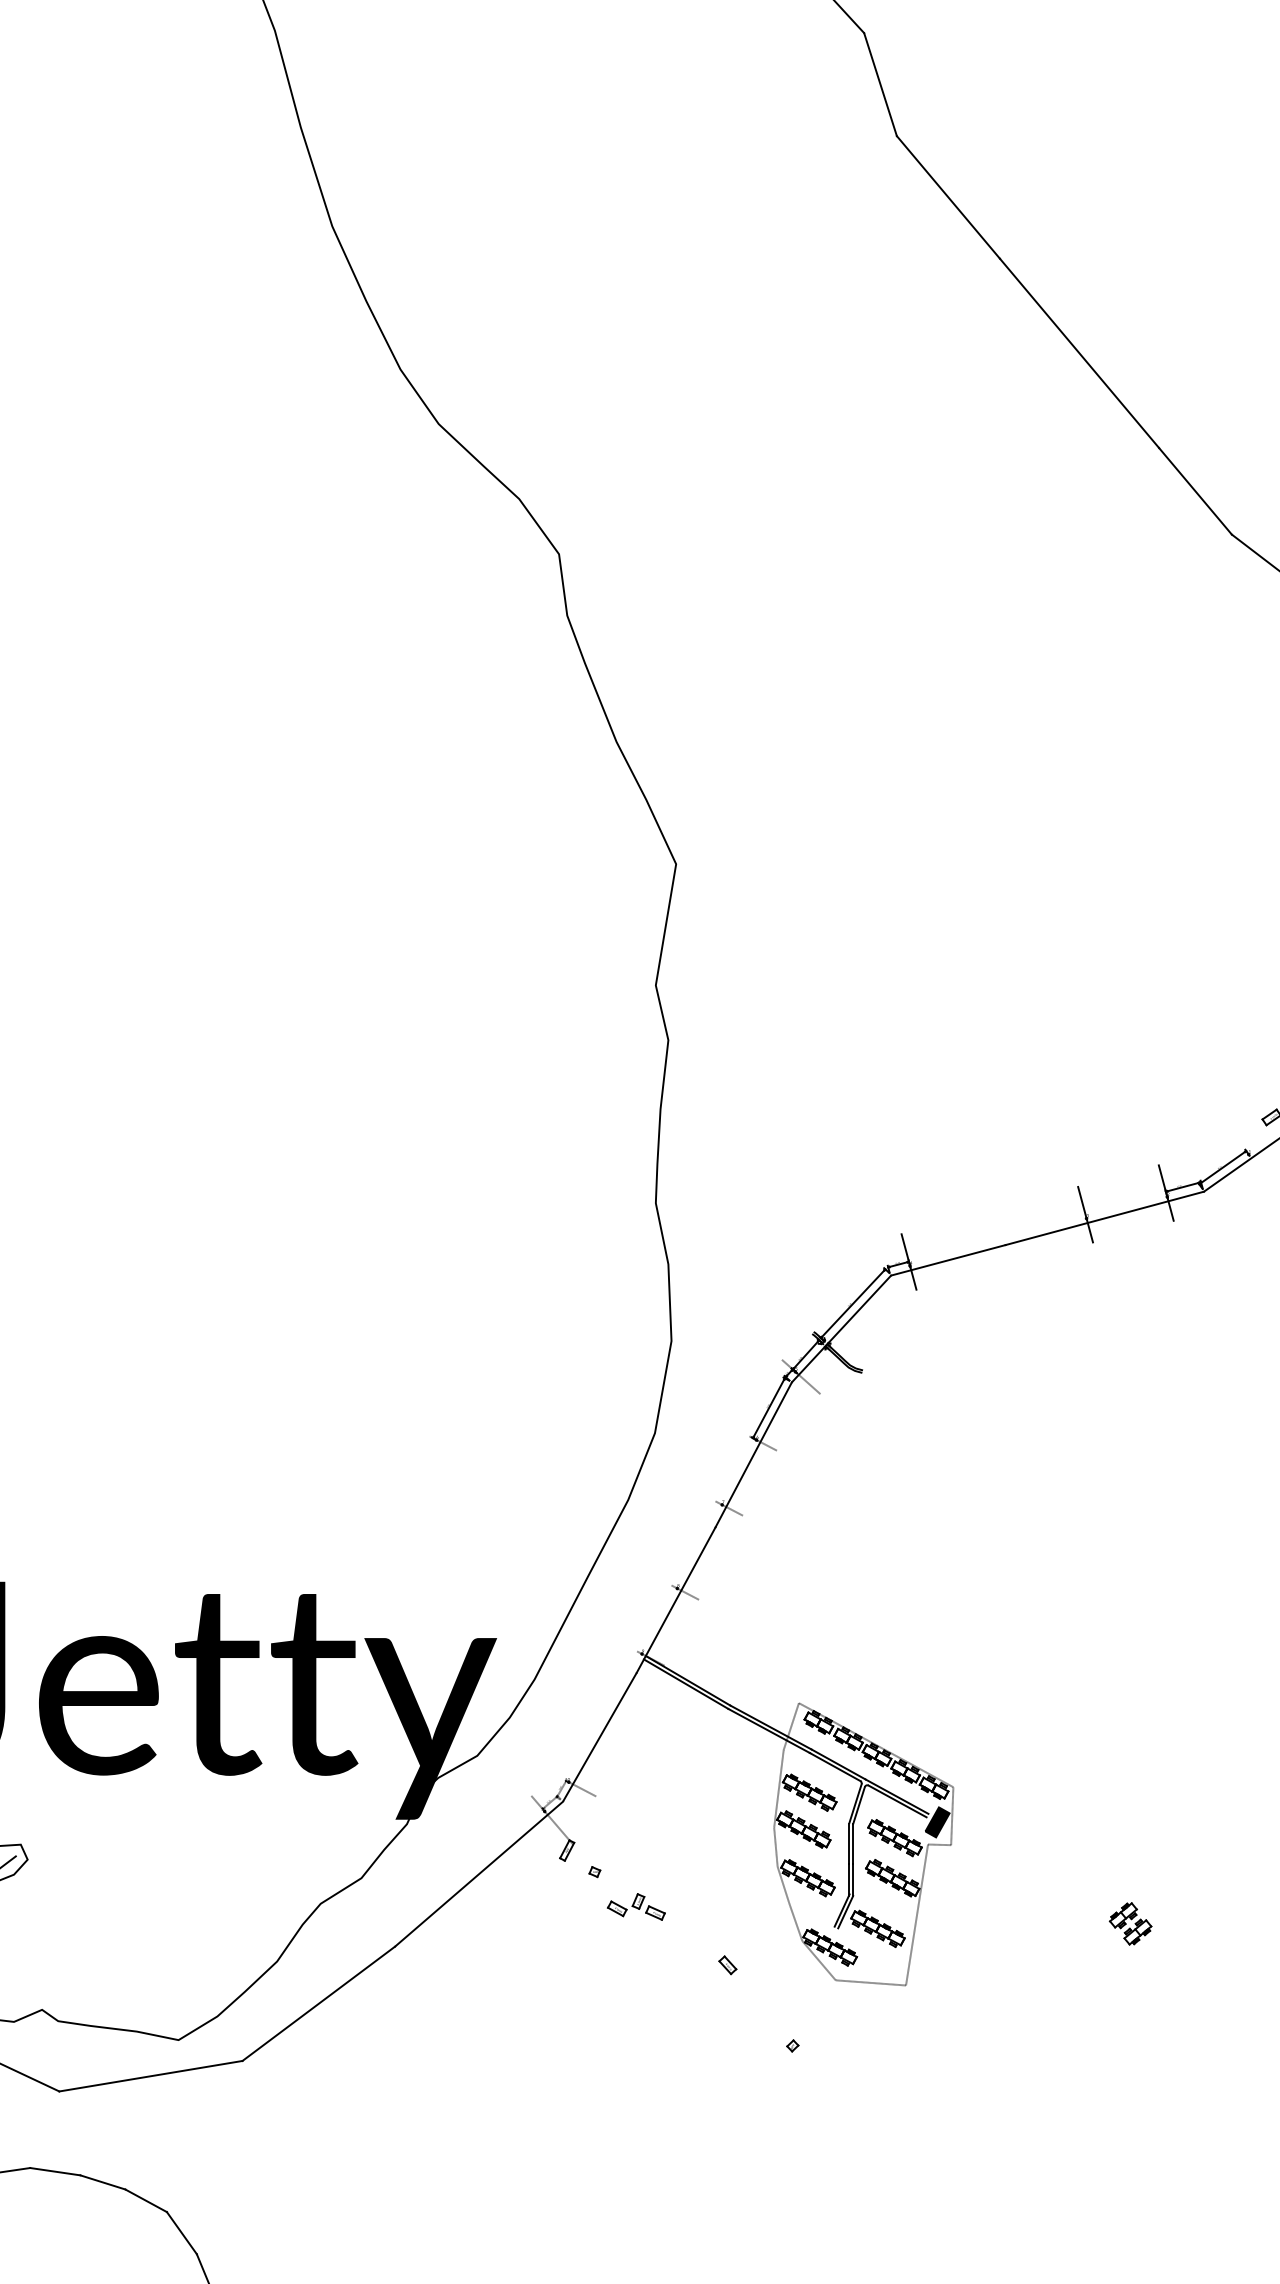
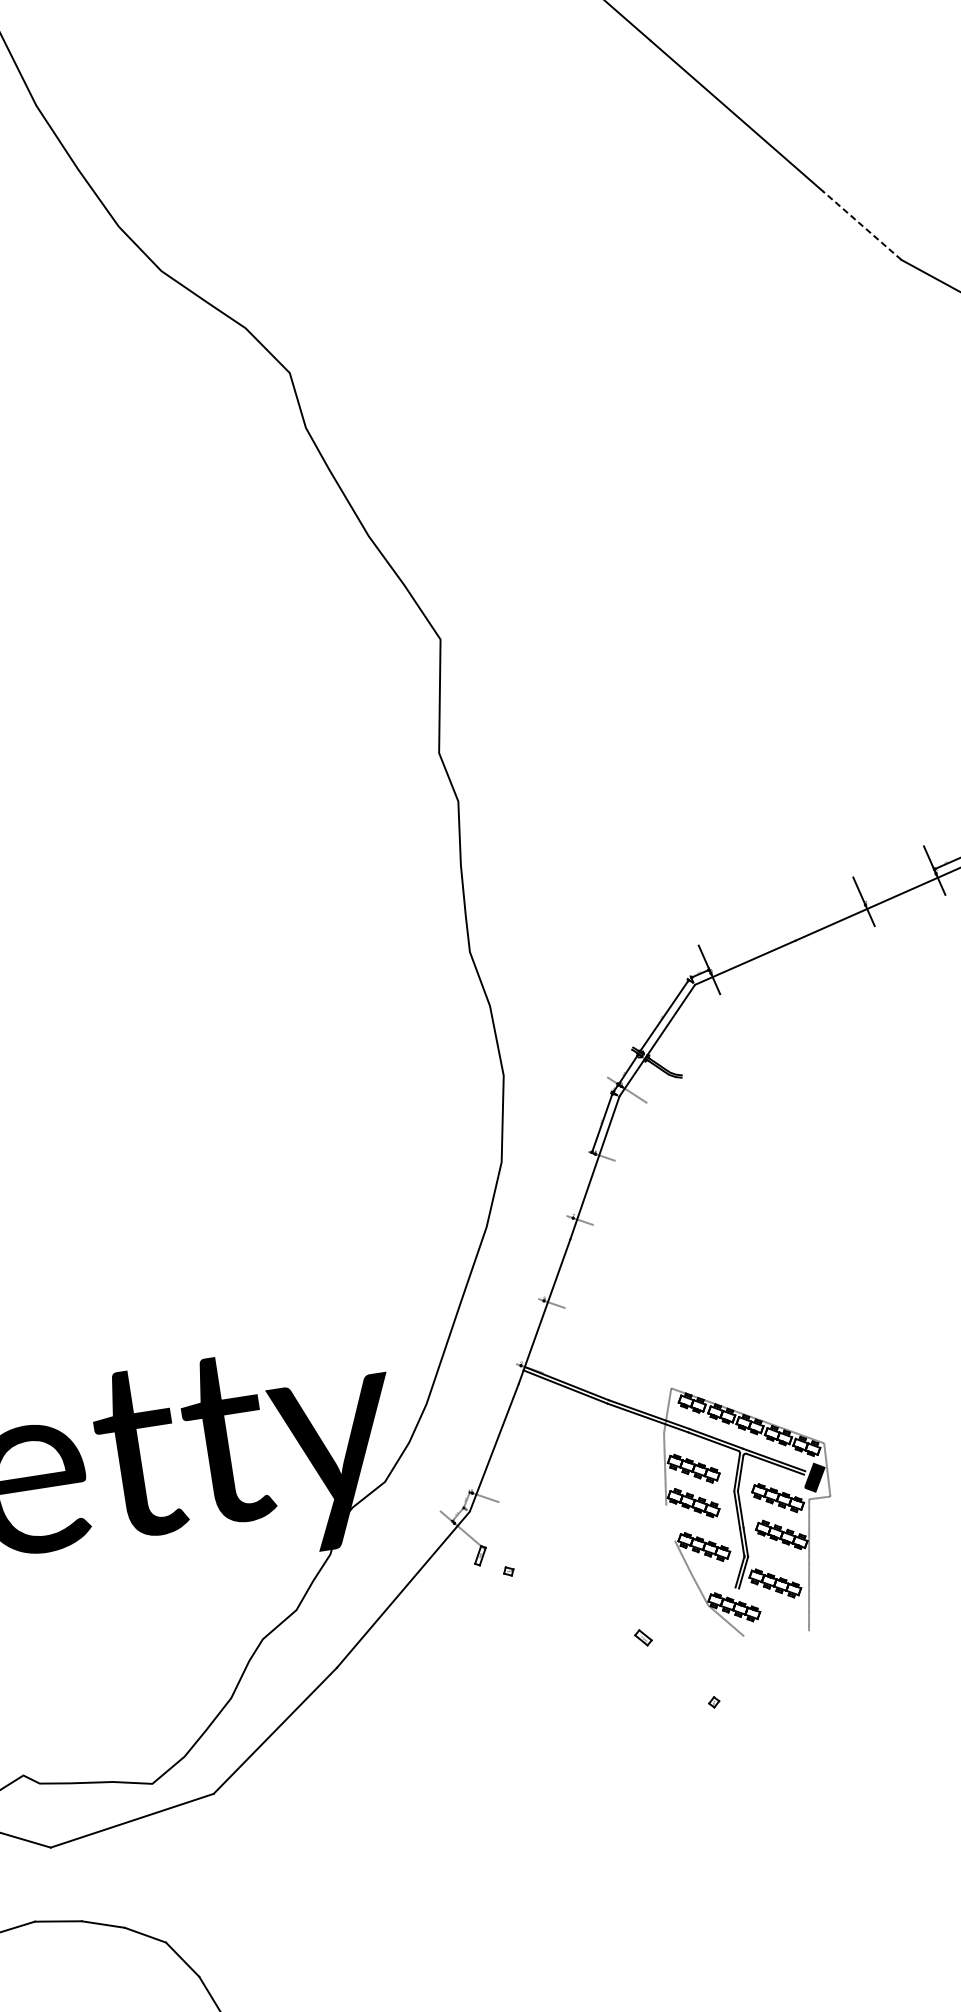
line: (1195, 491) -> (862, 225), solid -> dashed
line: (775, 1846) -> (670, 1522), removed
part: (636, 1906) -> (551, 1597), removed
line: (870, 1982) -> (776, 1633), removed

